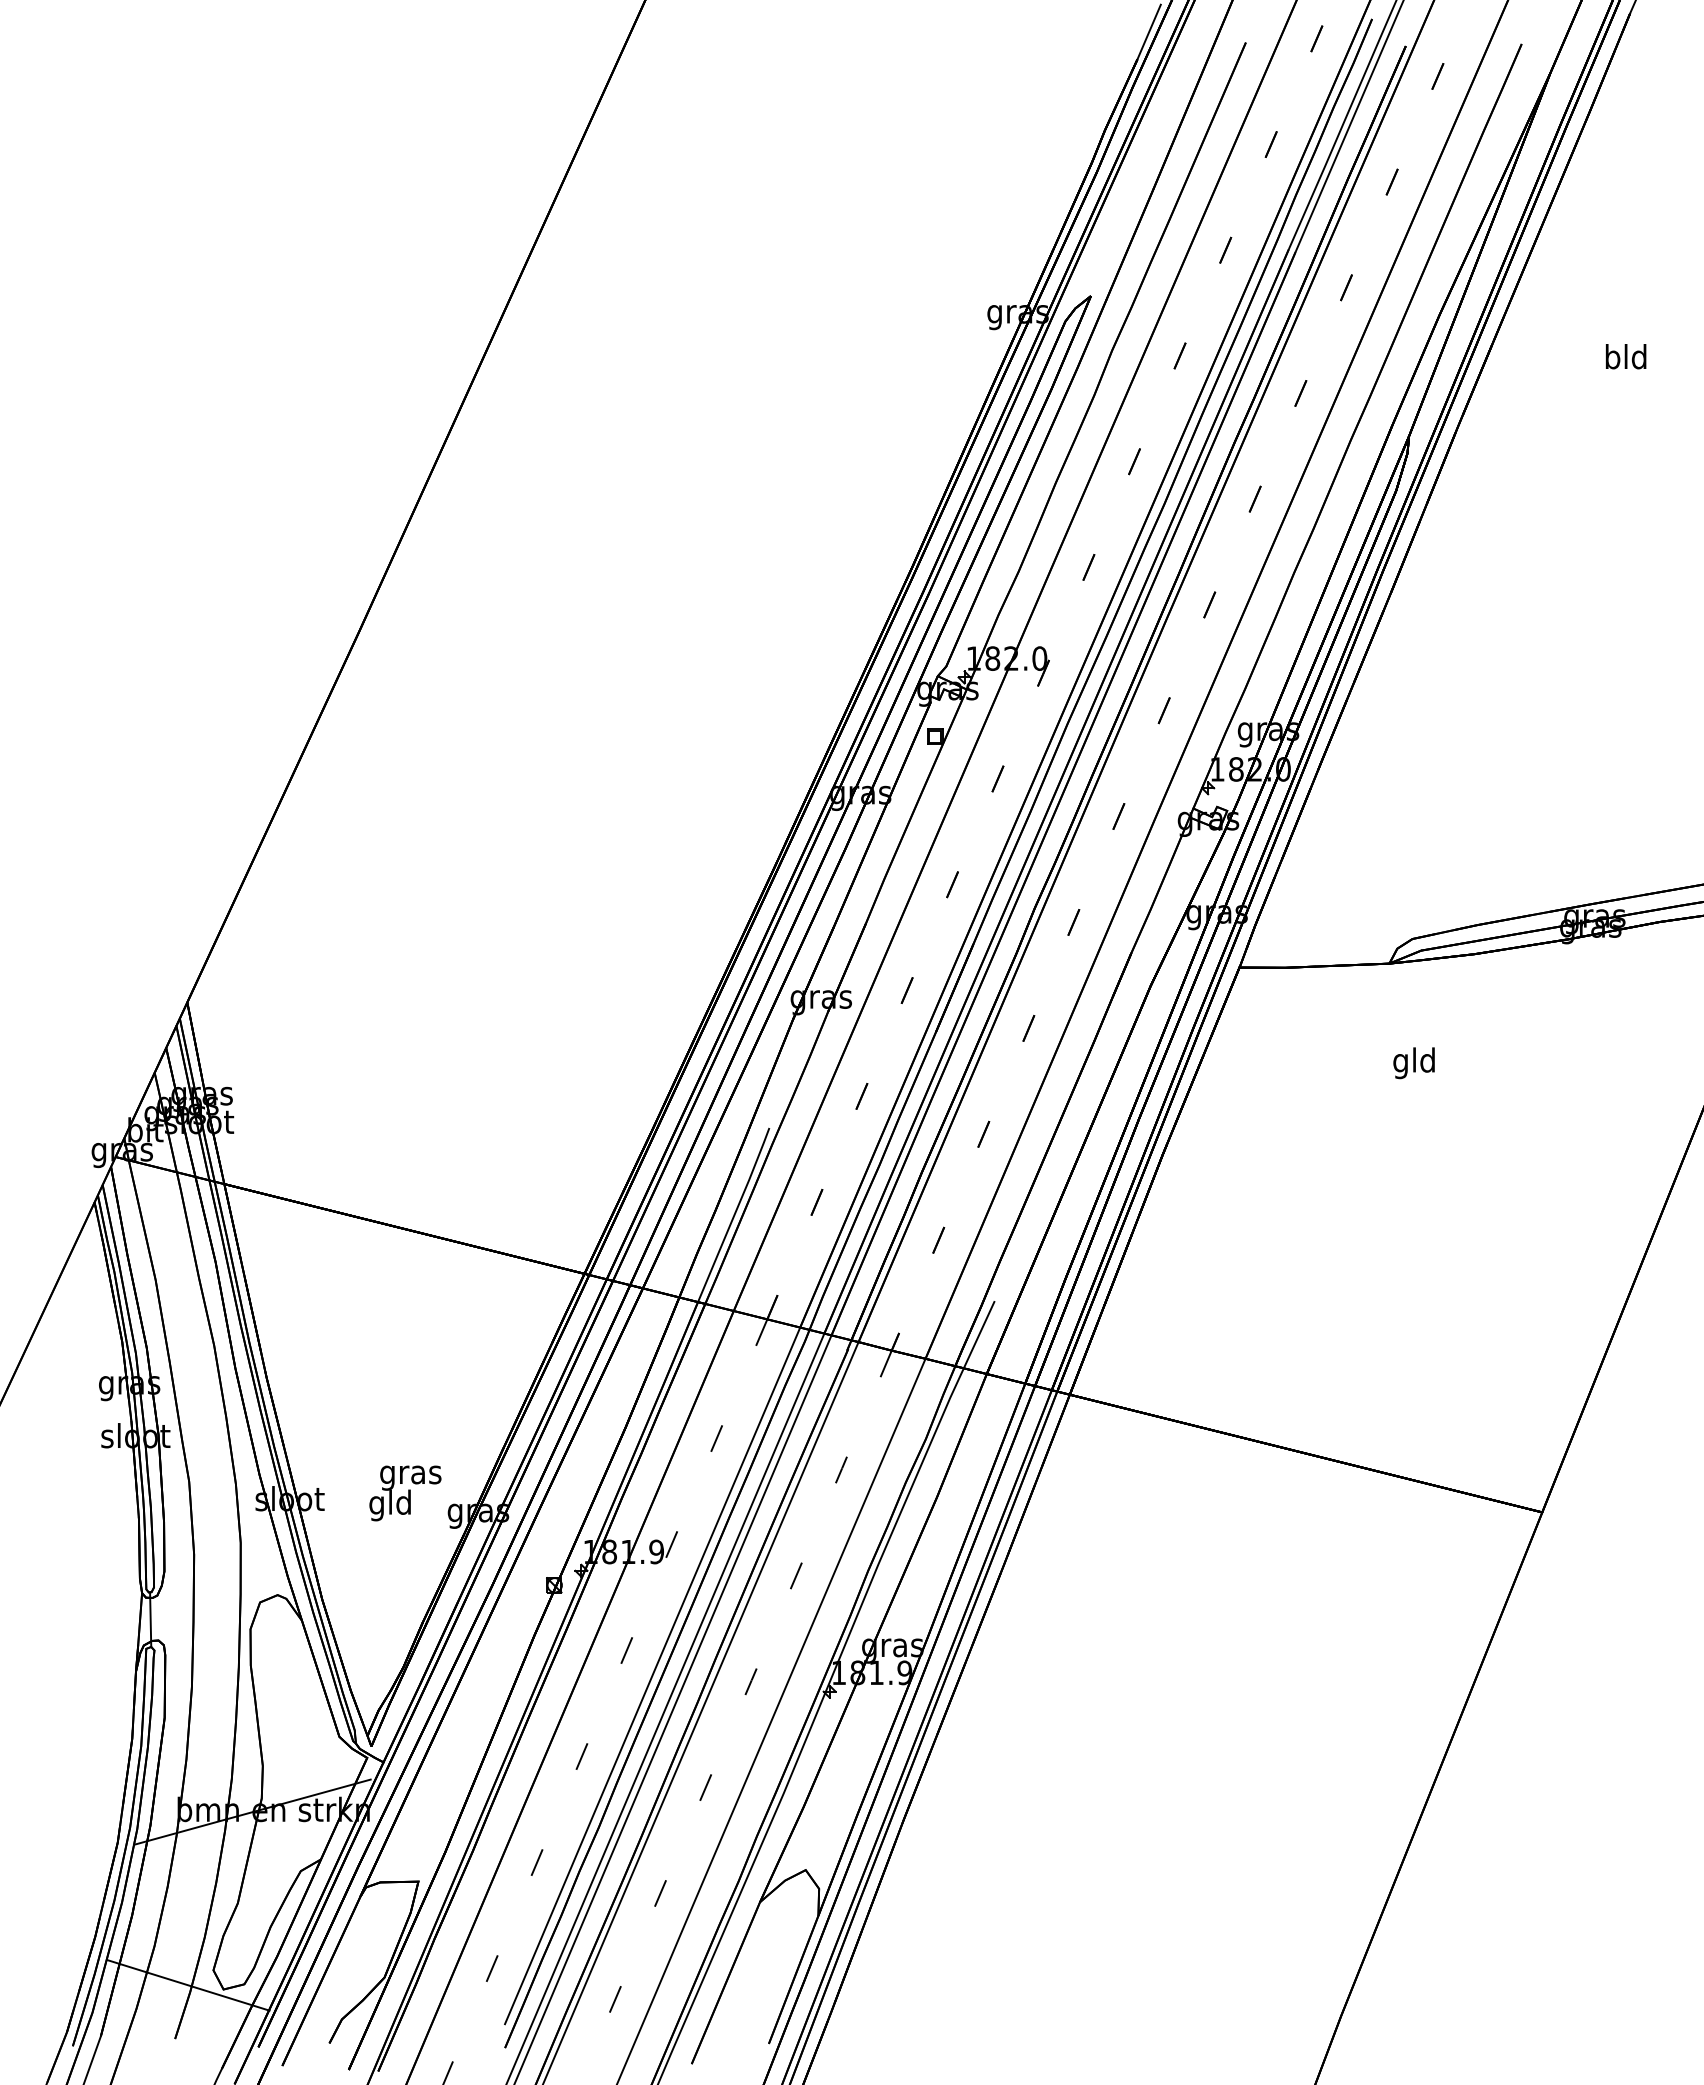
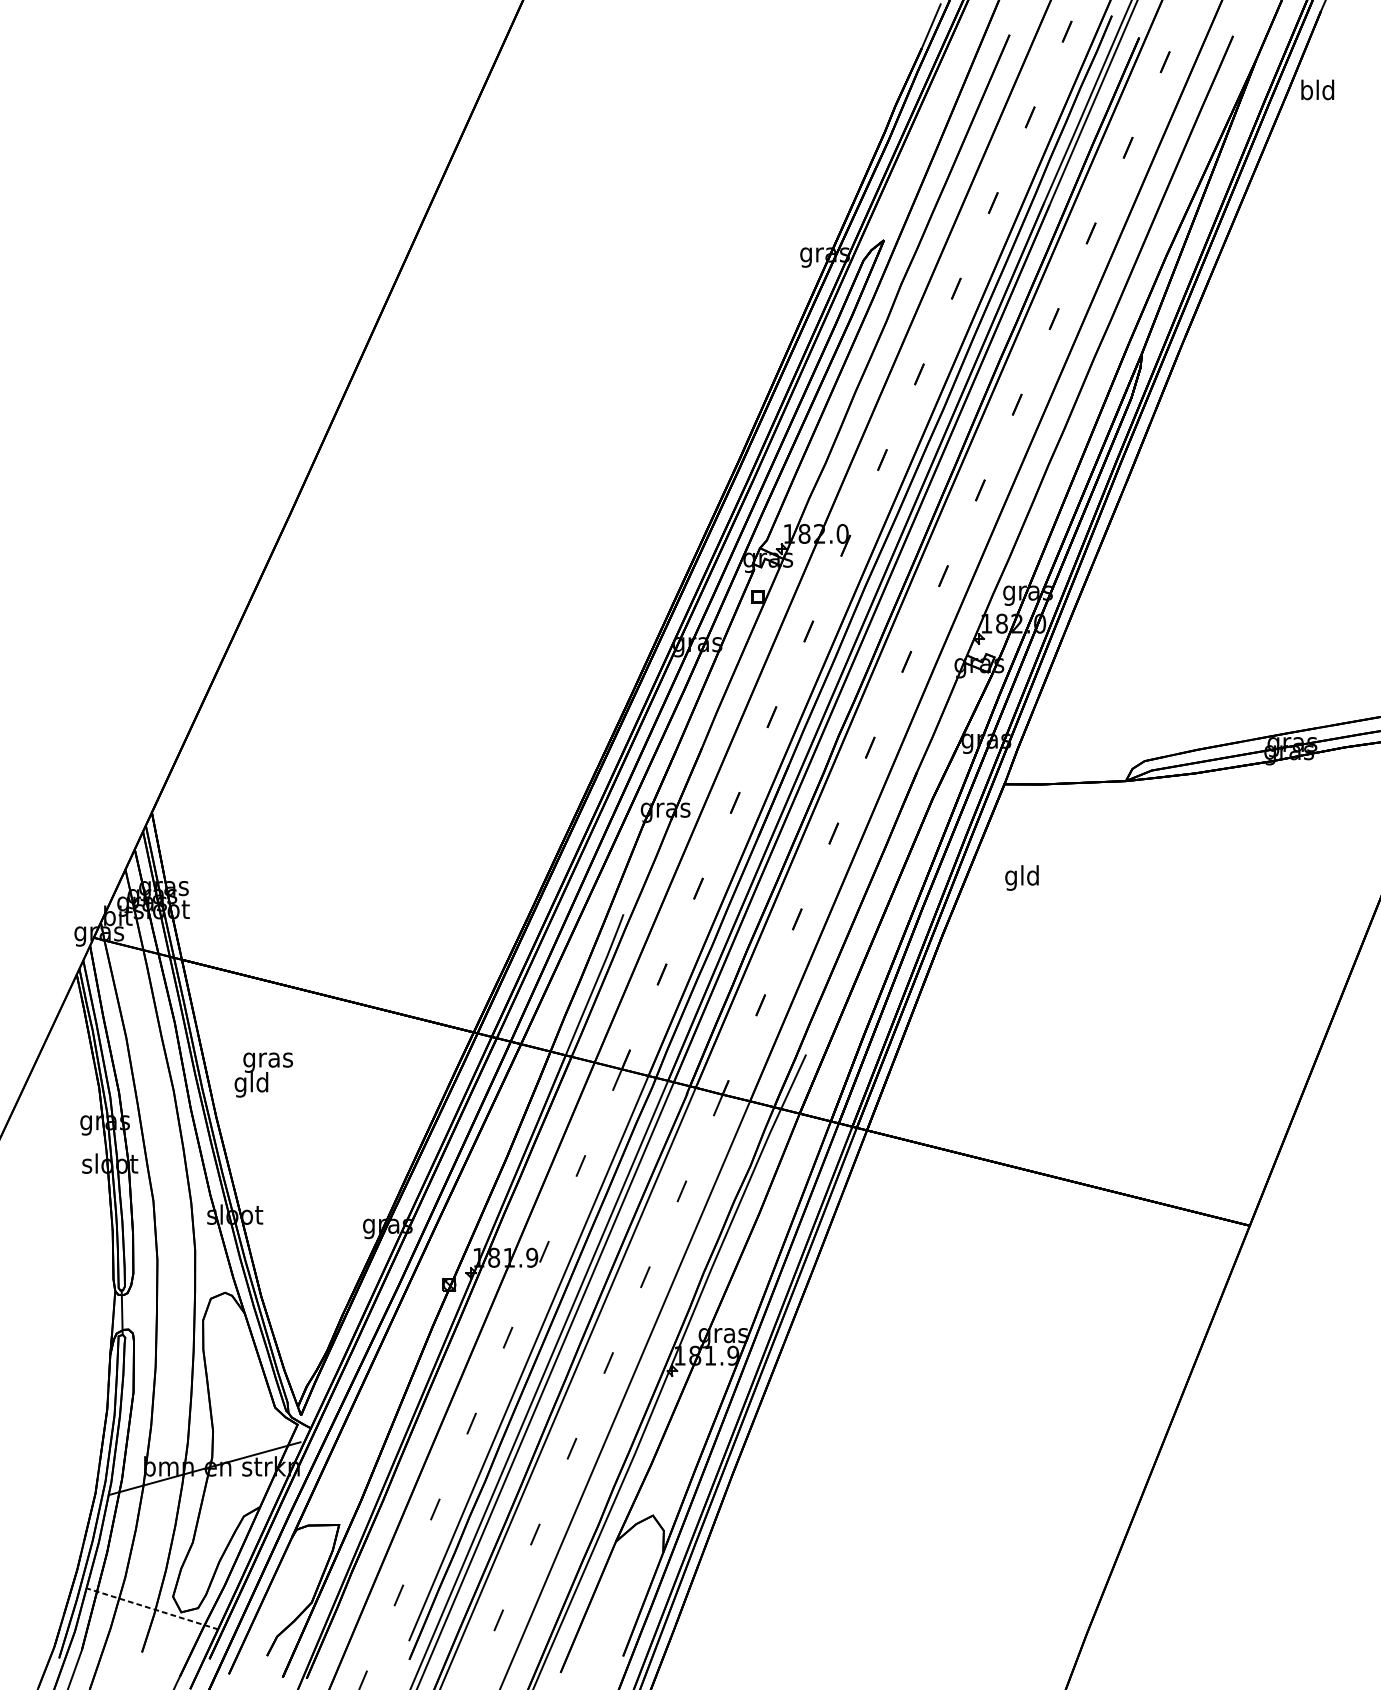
text: (1626, 356) -> (1318, 89), moved
text: (1413, 1063) -> (1021, 878), moved
text: (405, 1493) -> (263, 1075), moved
line: (188, 1985) -> (152, 1609), solid -> dashed

